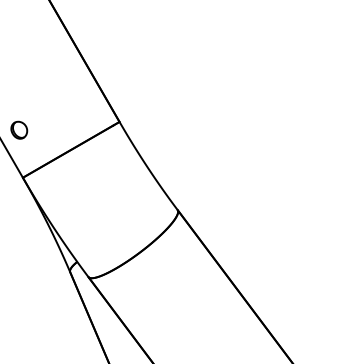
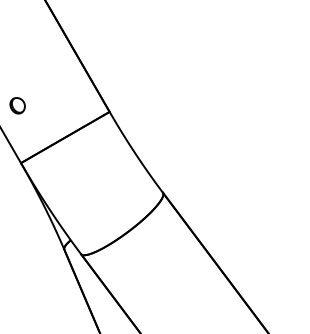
part: (19, 129) -> (17, 105), moved

